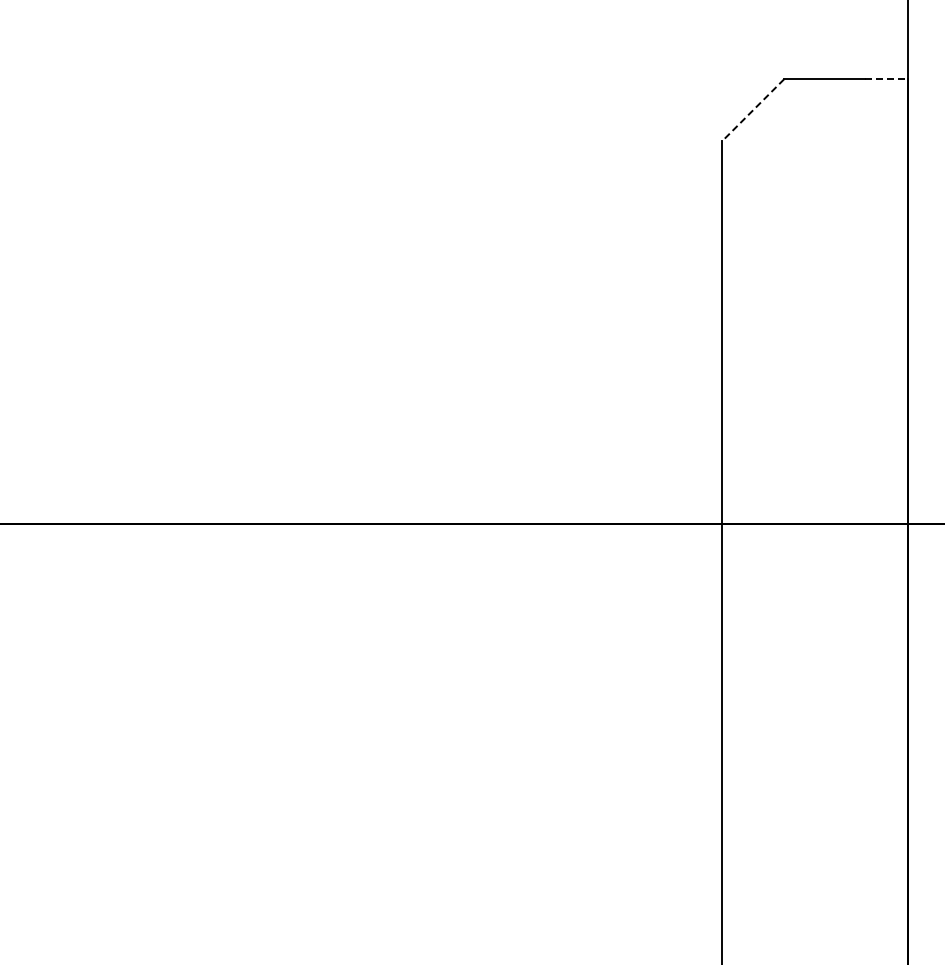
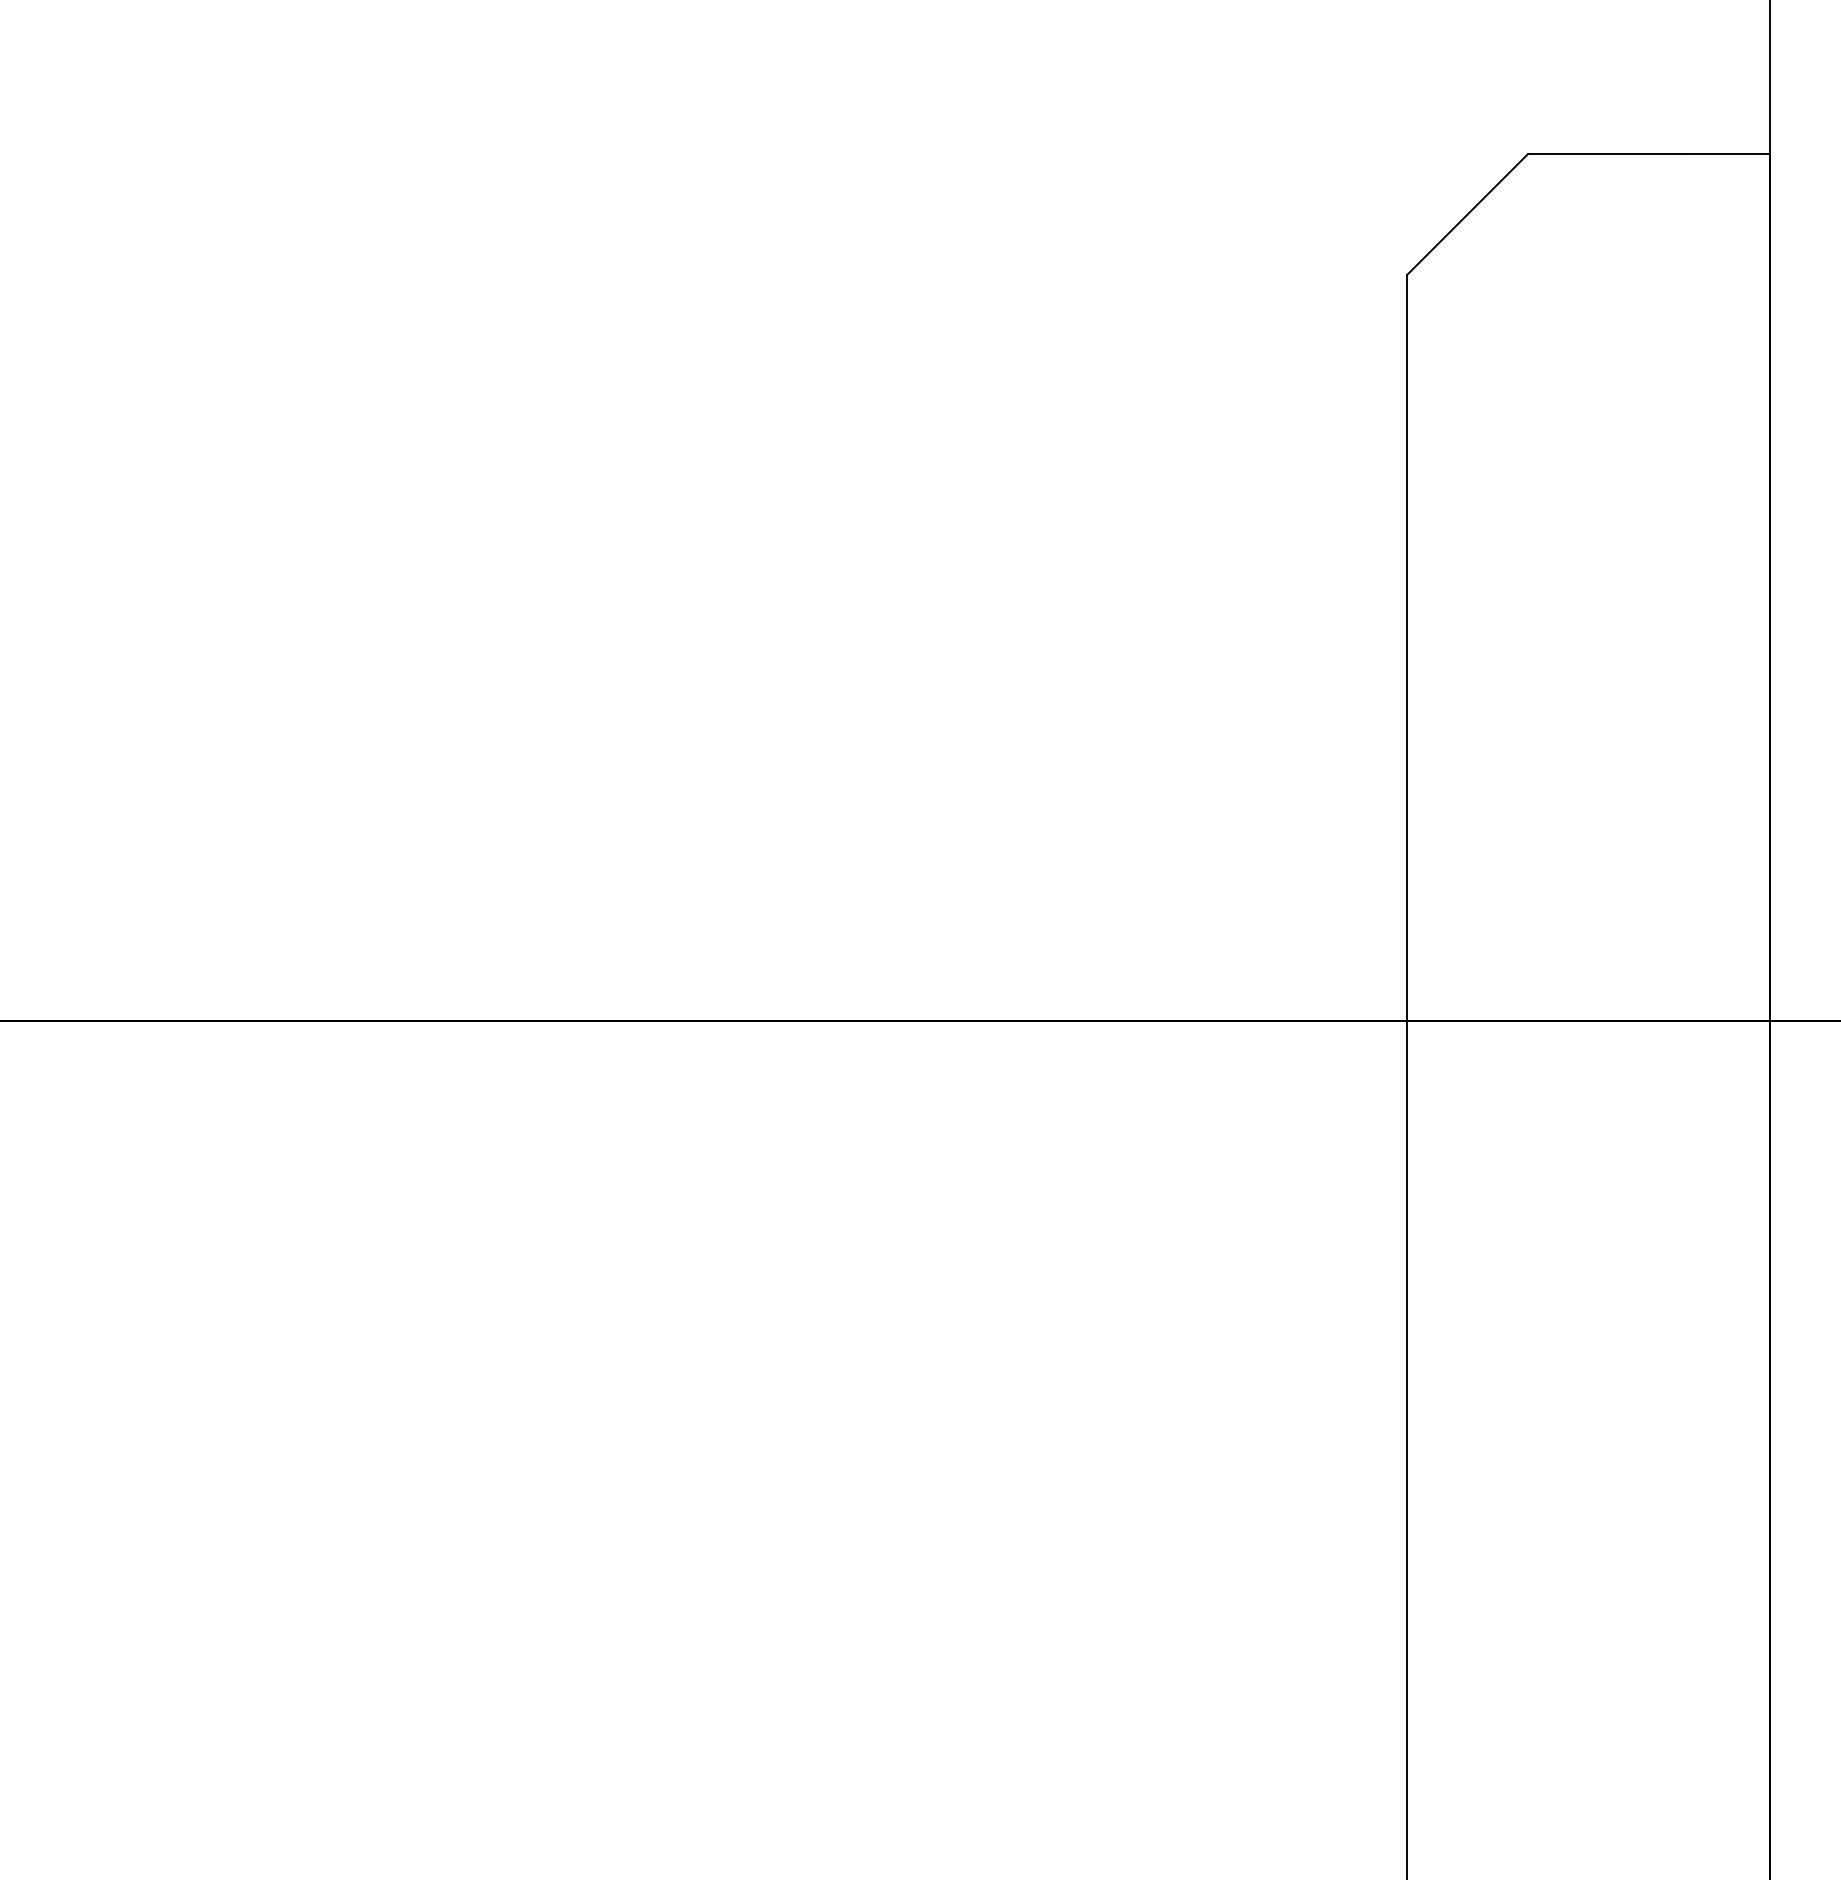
line: (886, 79) -> (1727, 154), dashed -> solid
line: (753, 110) -> (1468, 215), dashed -> solid

